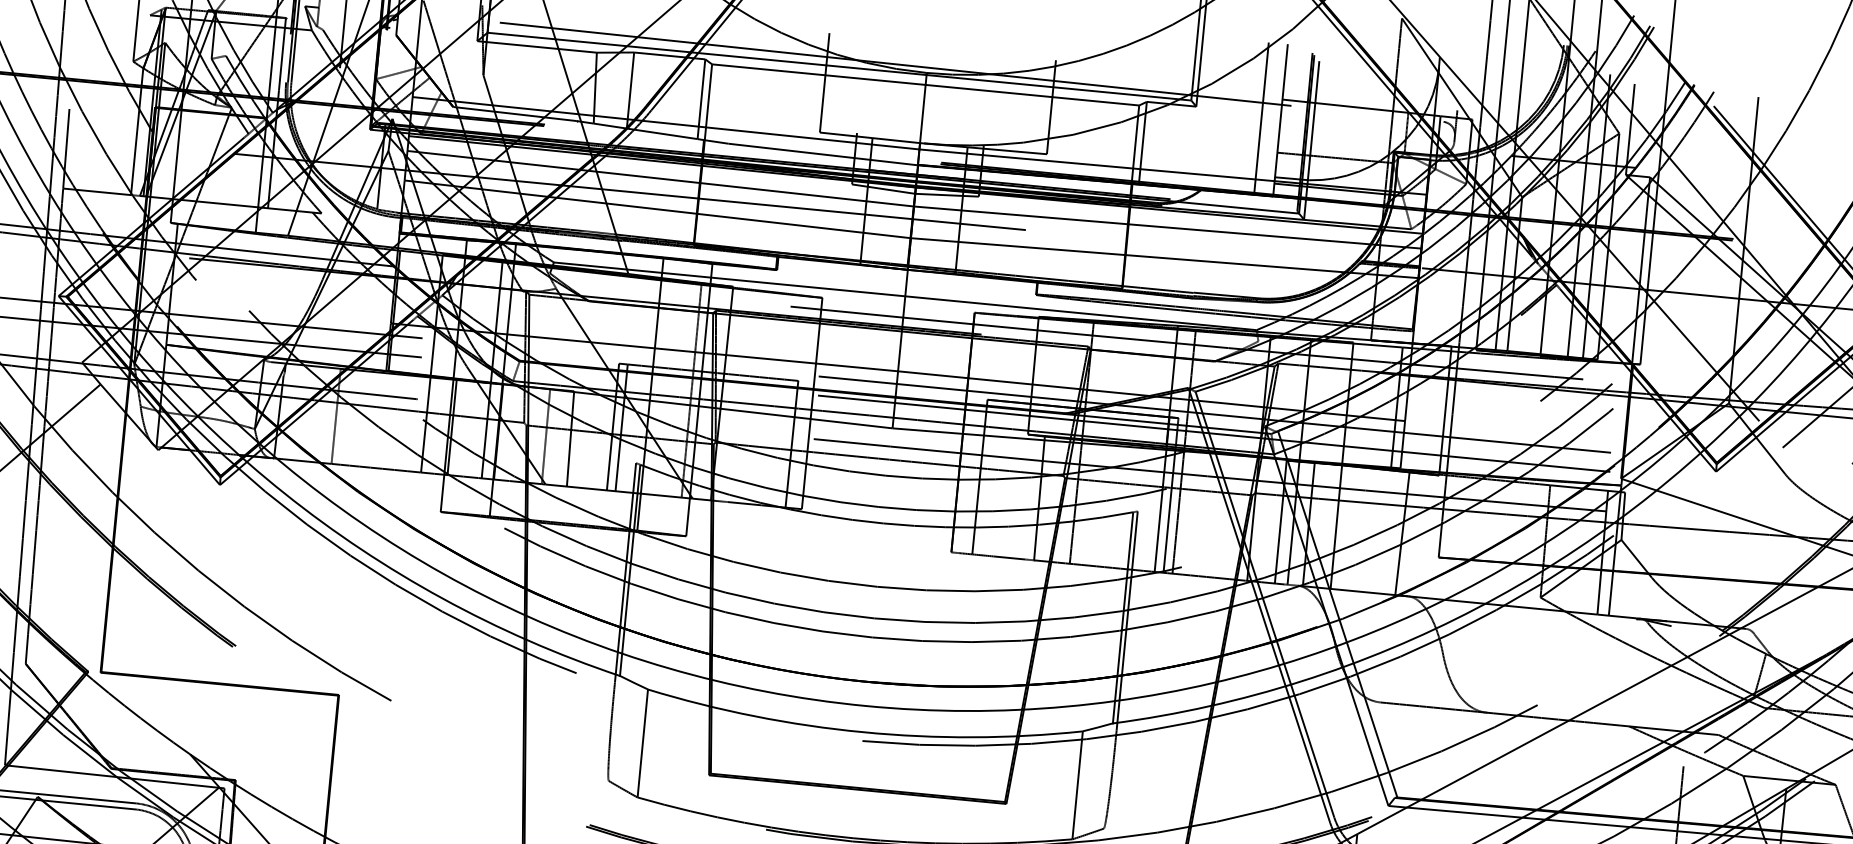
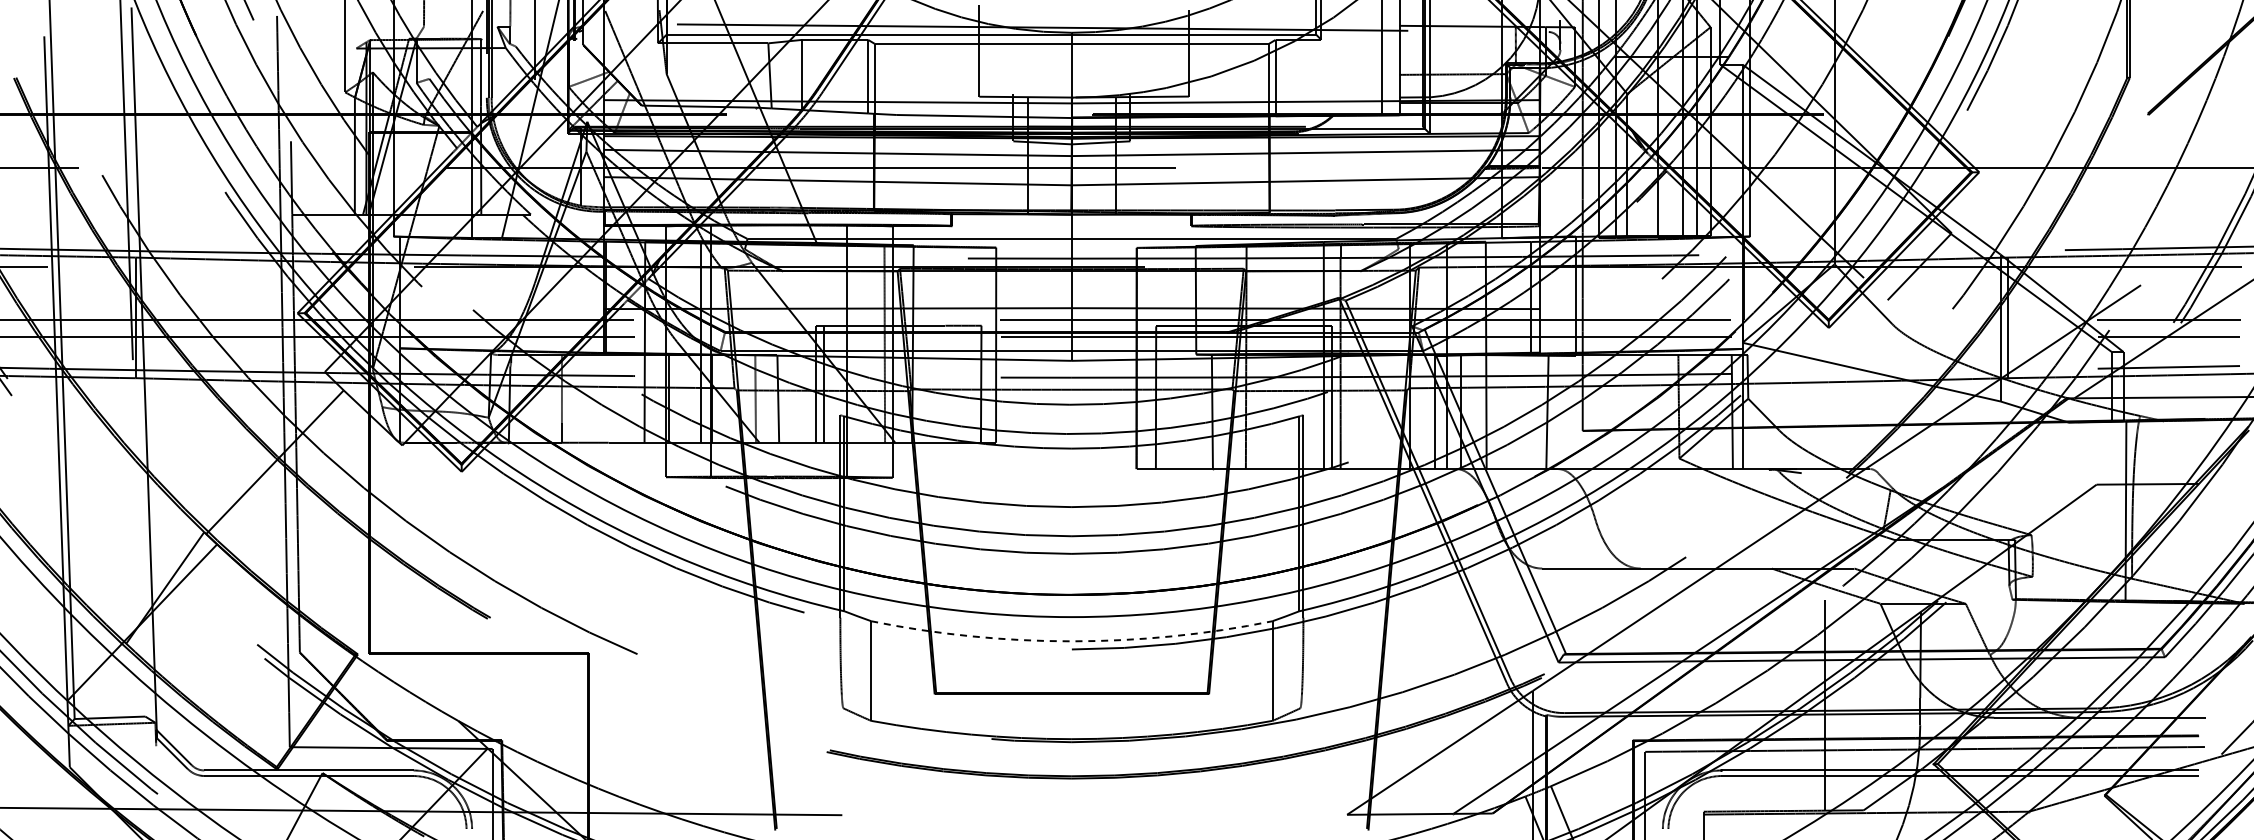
arc: (862, 732) -> (1071, 641), solid -> dashed

